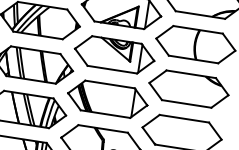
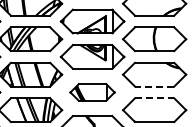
part: (107, 99) -> (92, 92), size x0.7
line: (186, 103) -> (154, 86), solid -> dashed
line: (184, 118) -> (154, 98), solid -> dashed

